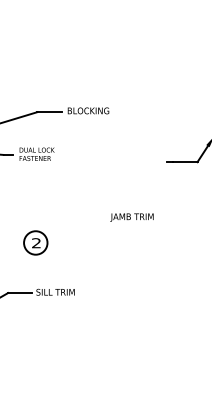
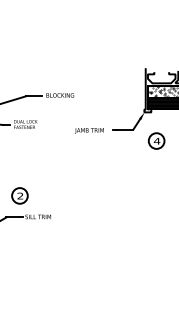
text: (132, 216) -> (89, 130), moved
part: (35, 242) -> (19, 195), moved

